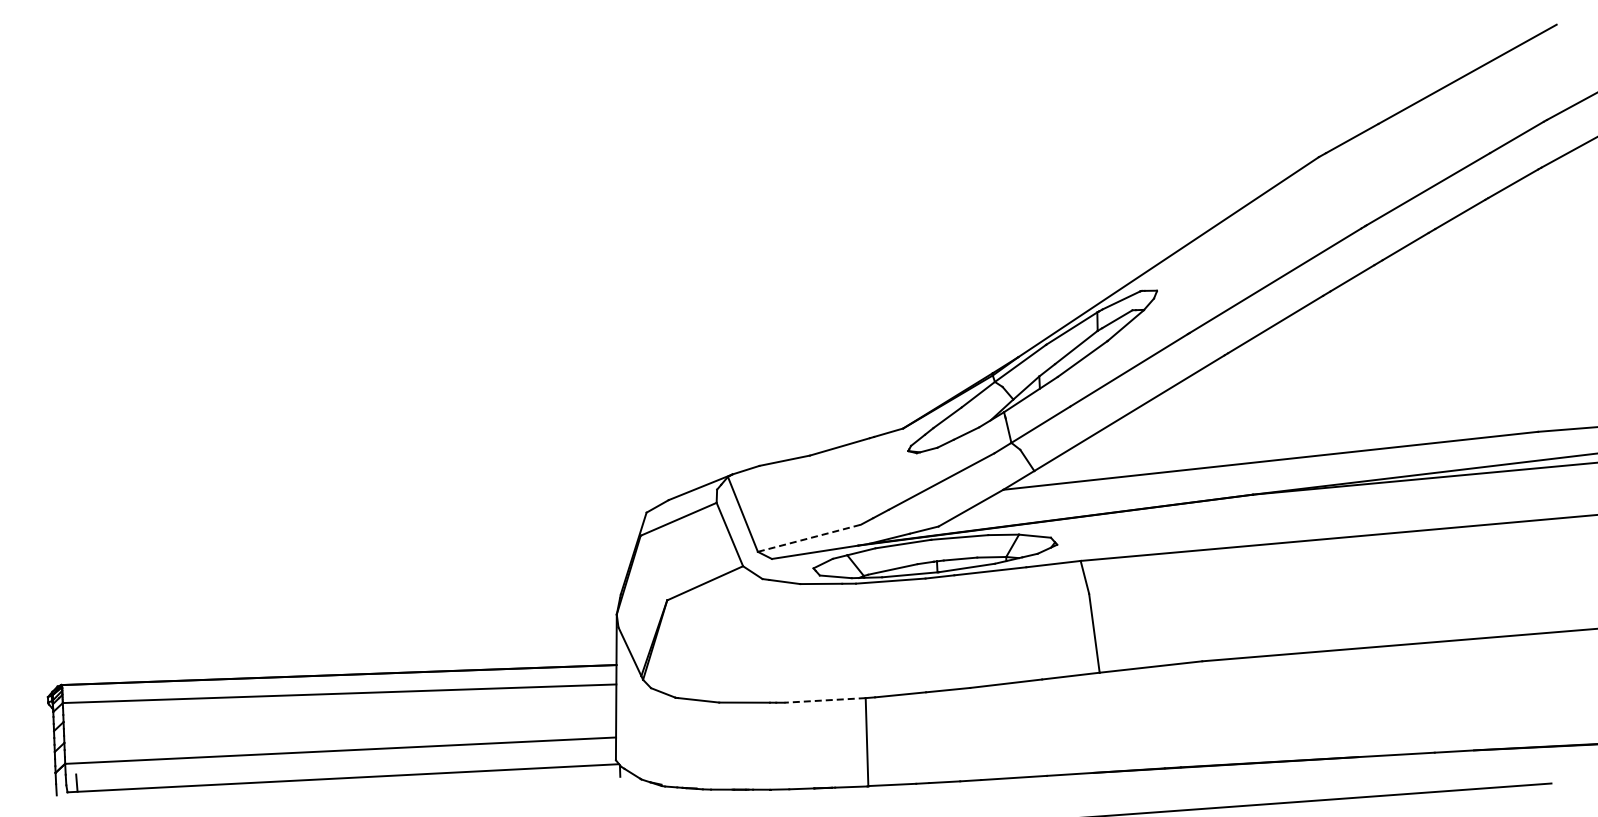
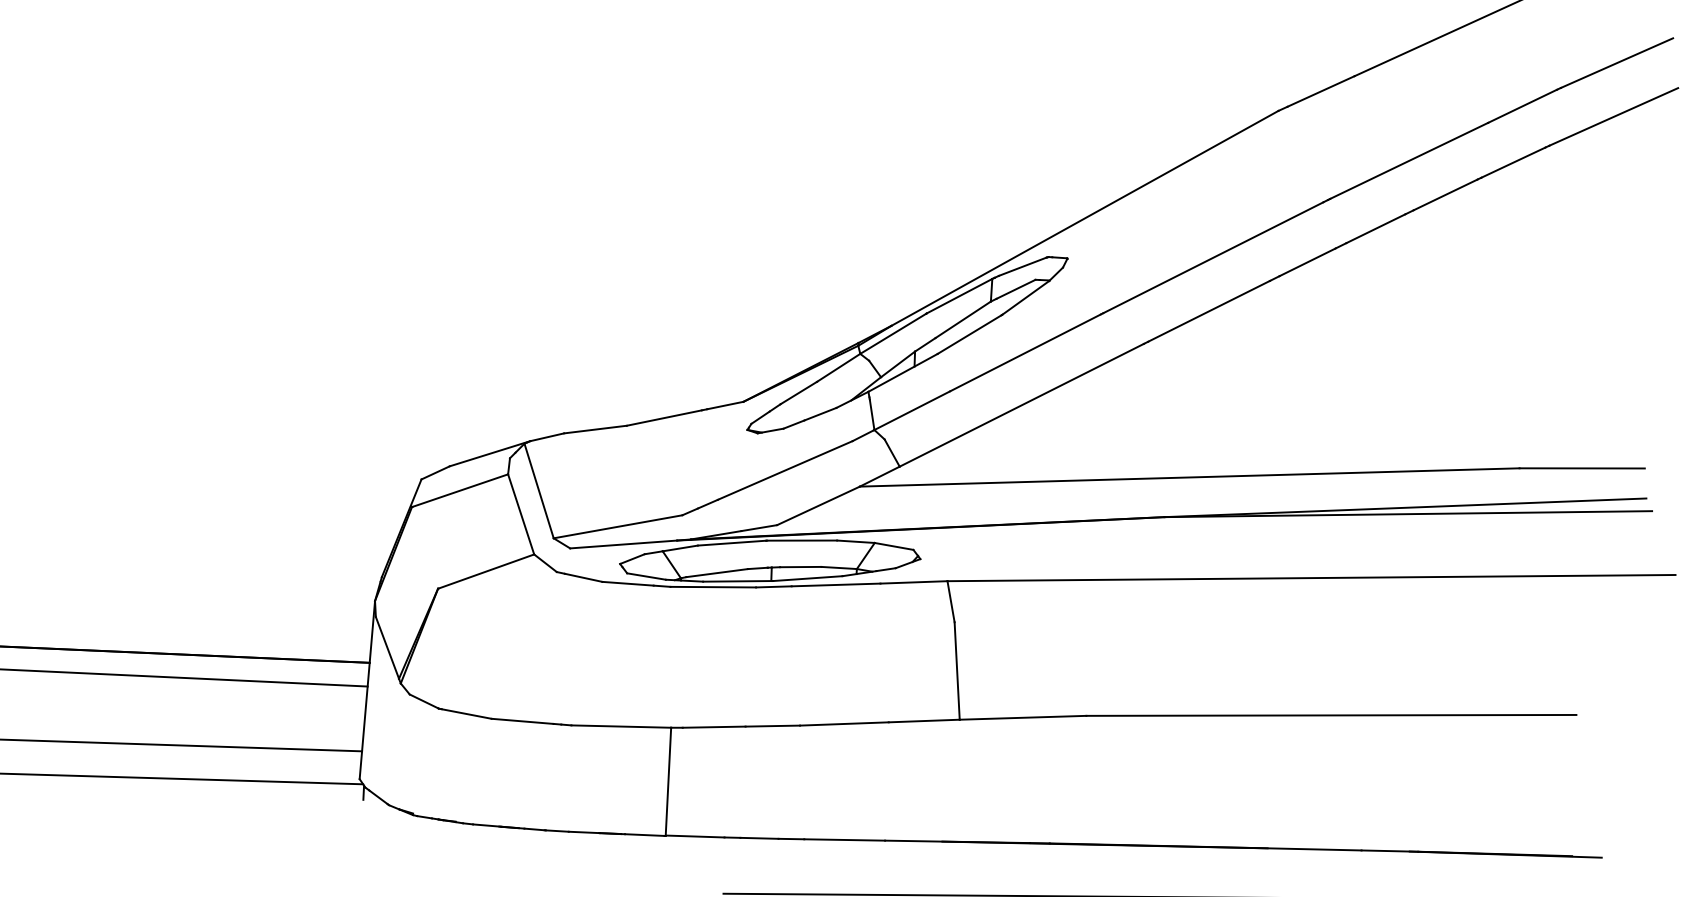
line: (809, 538) -> (618, 527), dashed -> solid
line: (825, 700) -> (621, 726), dashed -> solid

